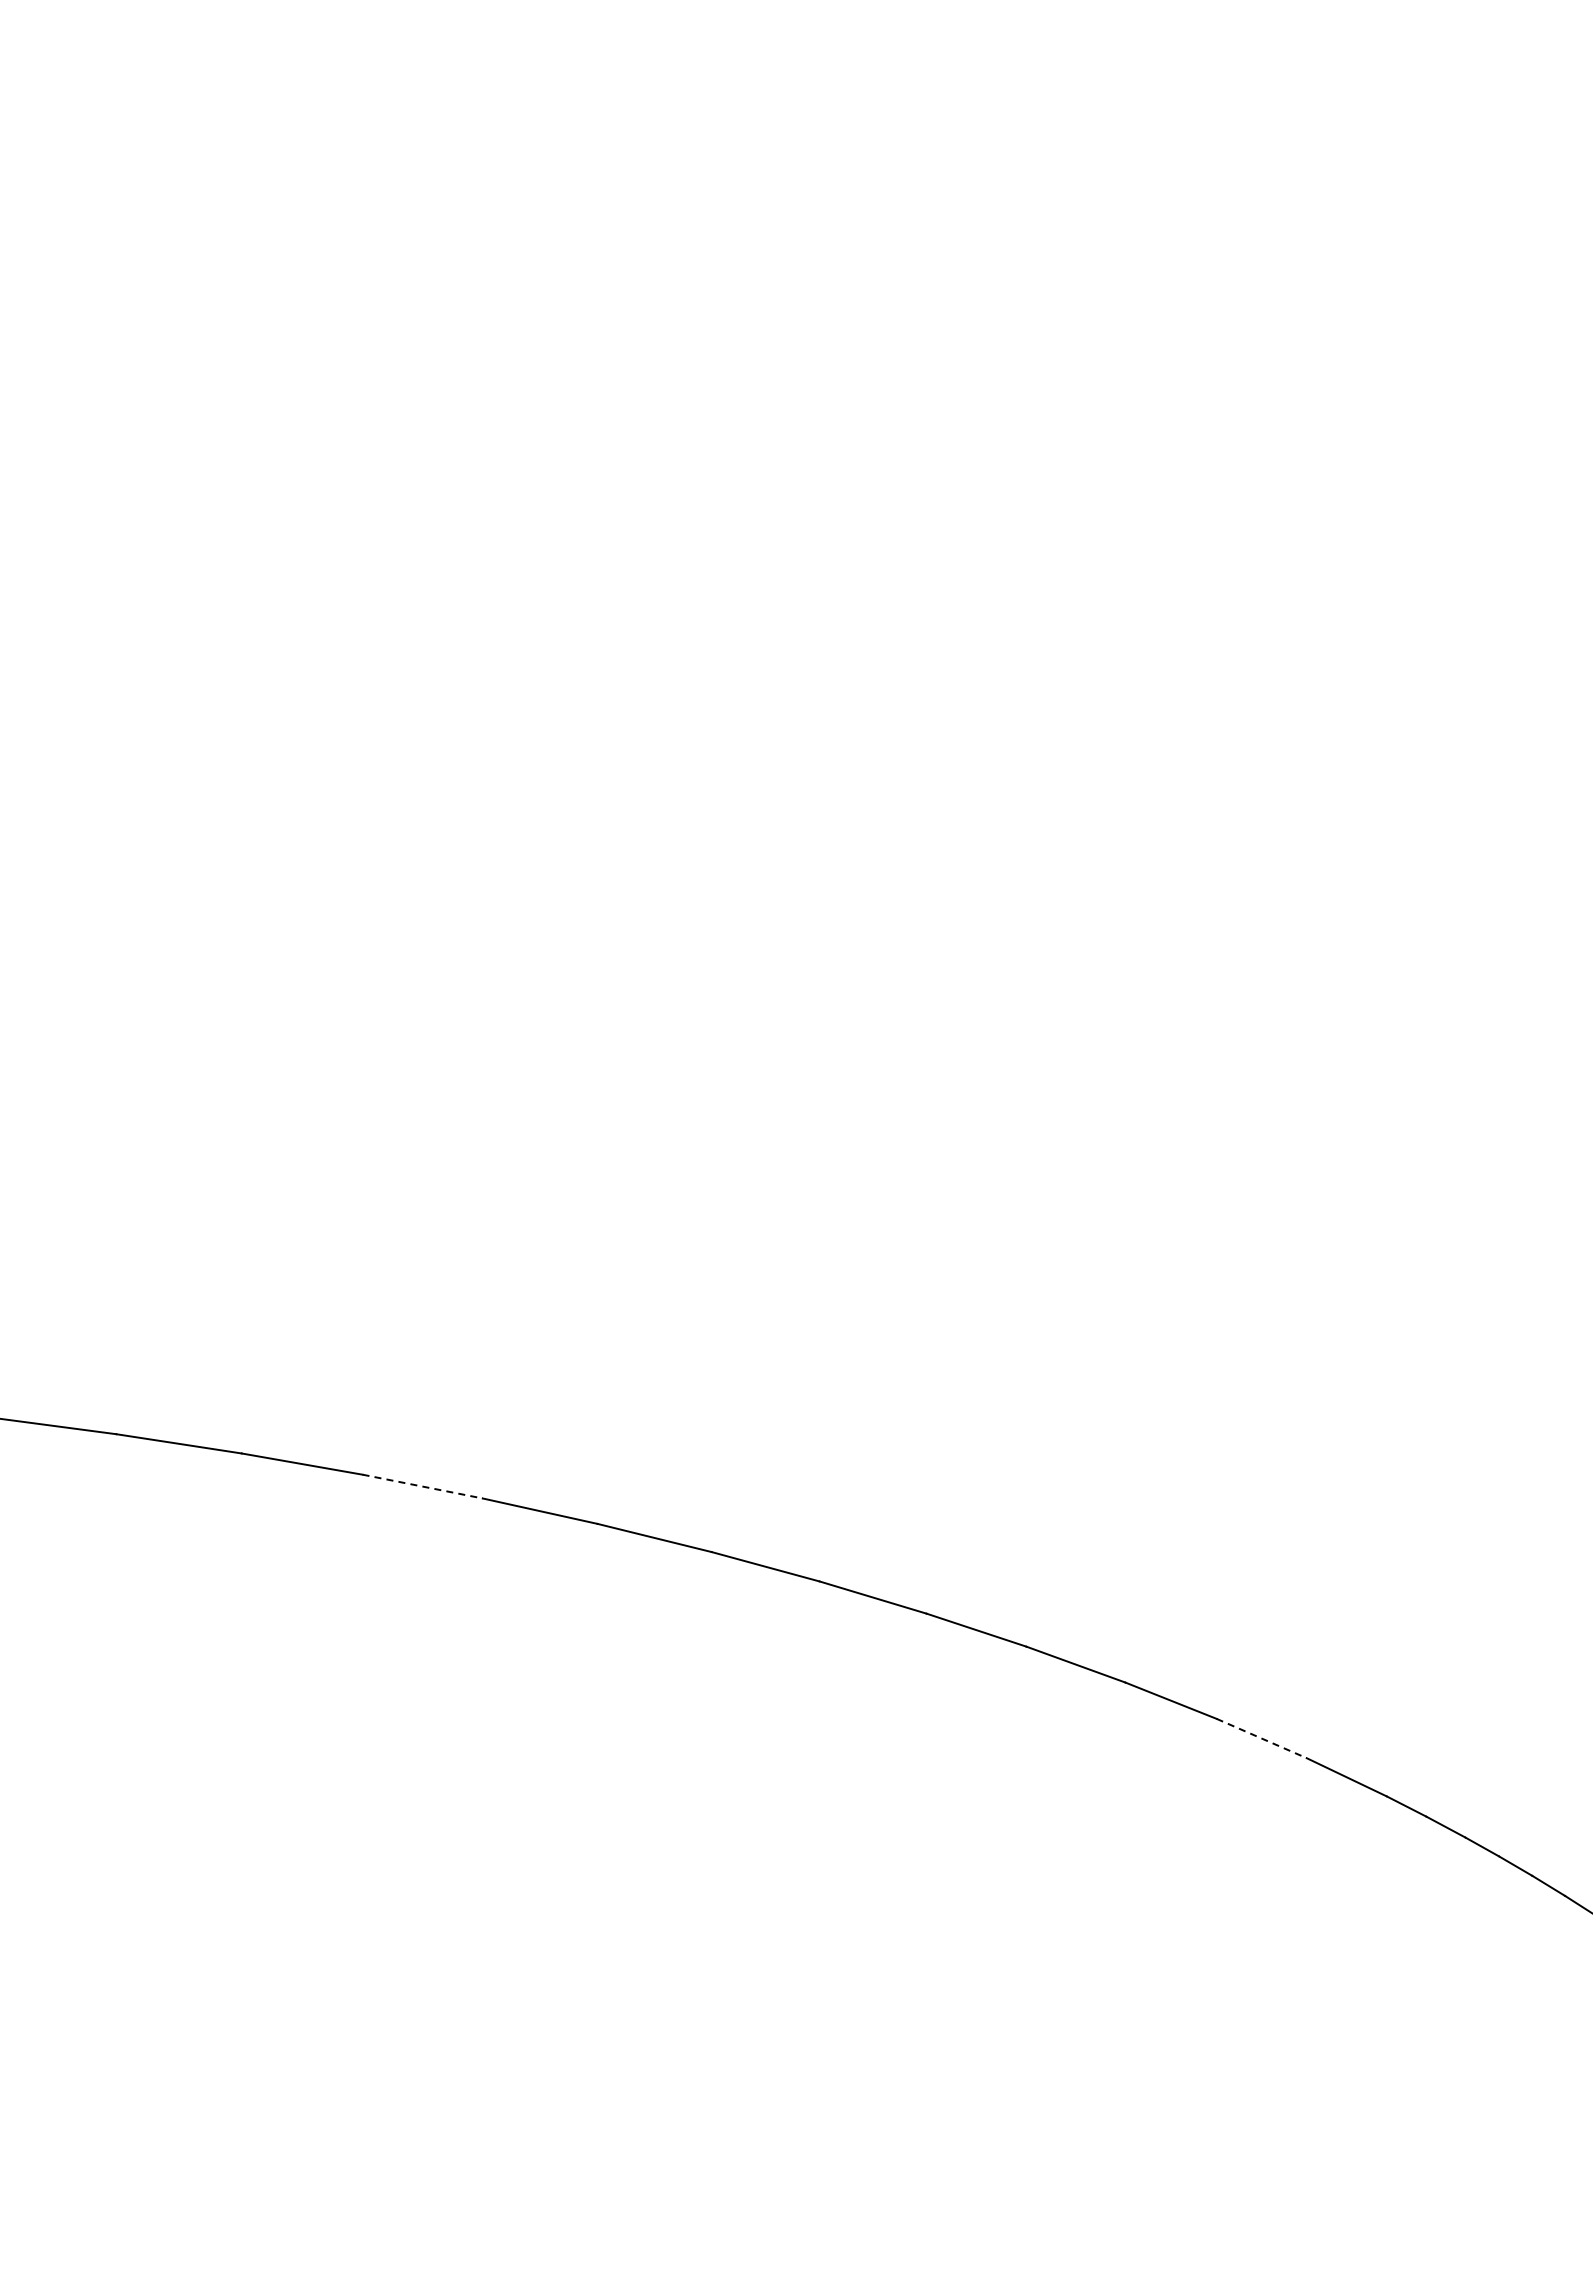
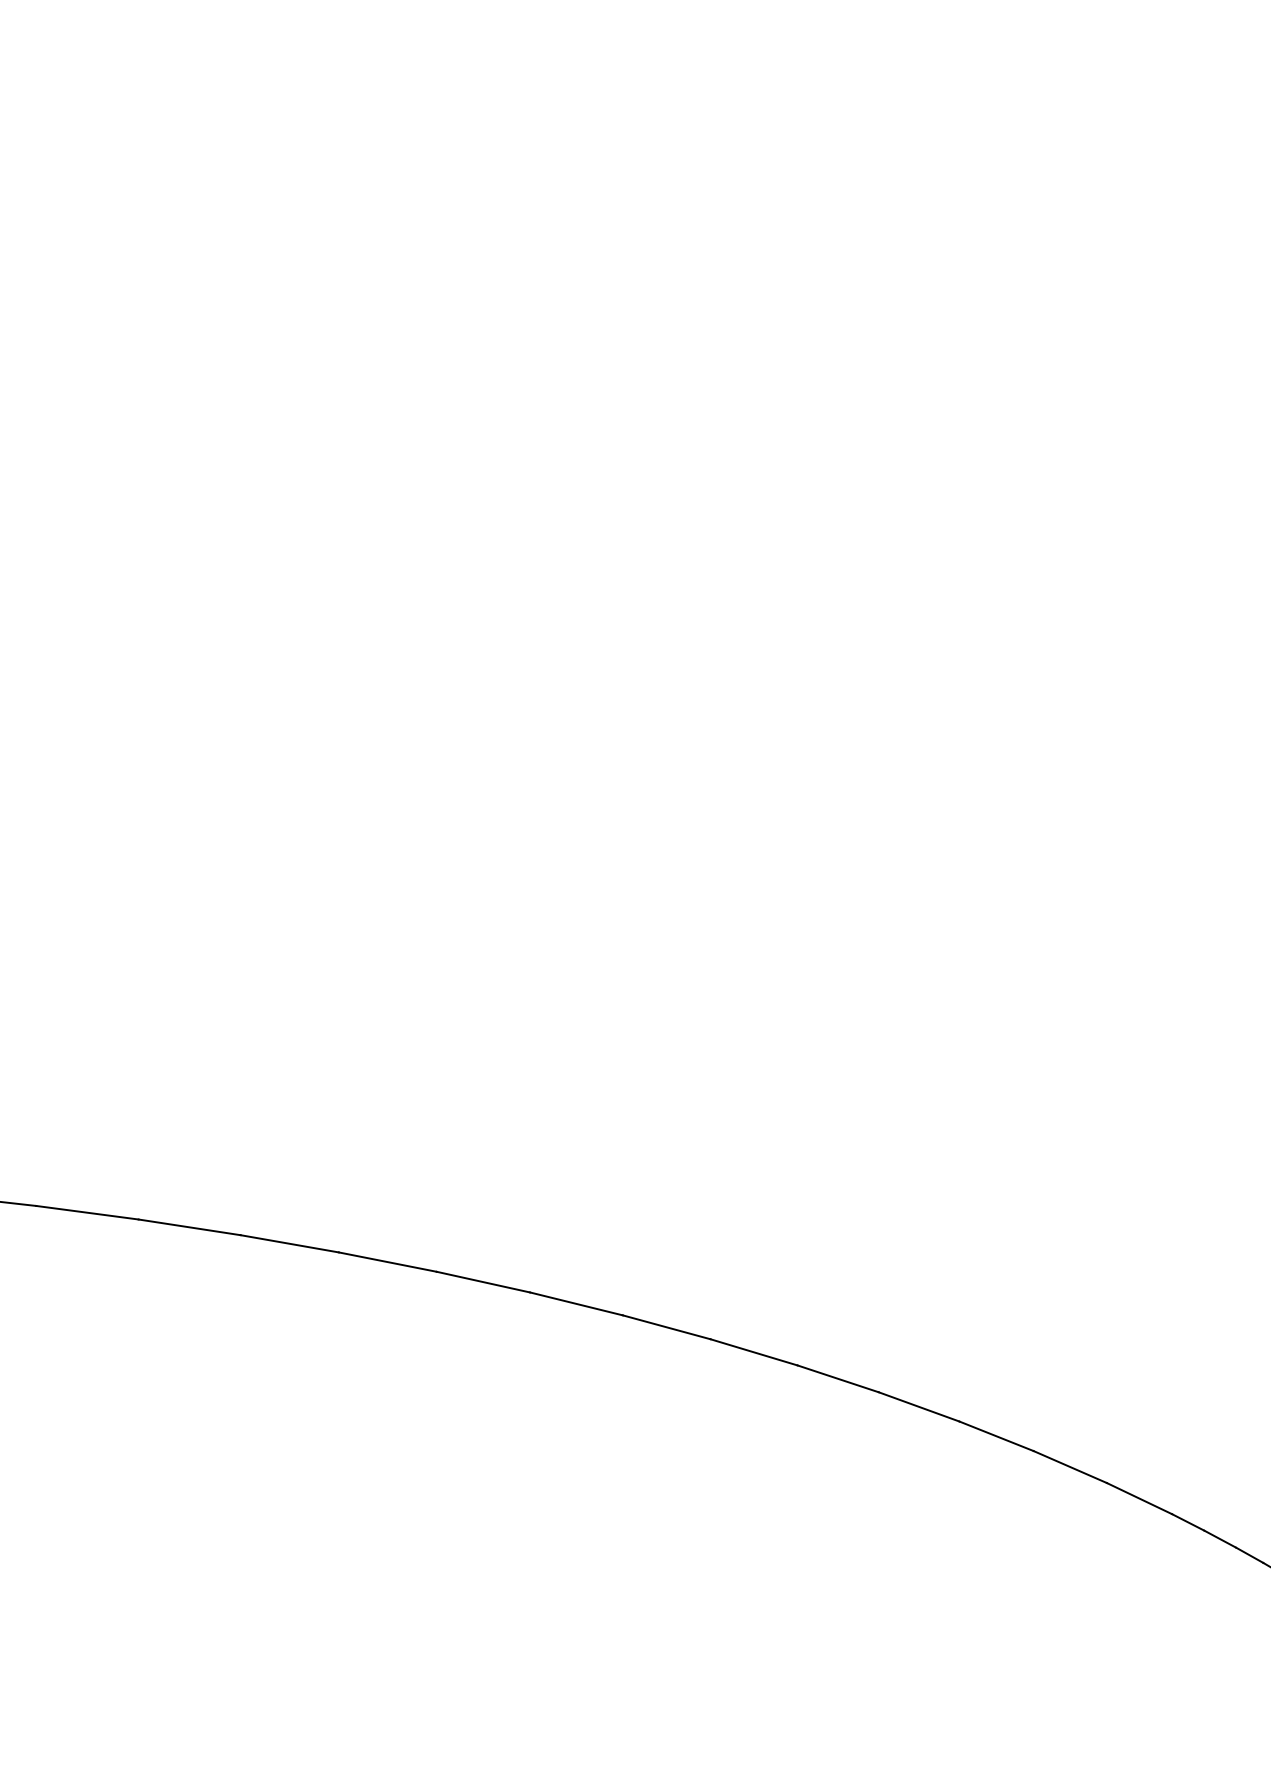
line: (423, 1486) -> (388, 1262), dashed -> solid
line: (1262, 1738) -> (1070, 1467), dashed -> solid

